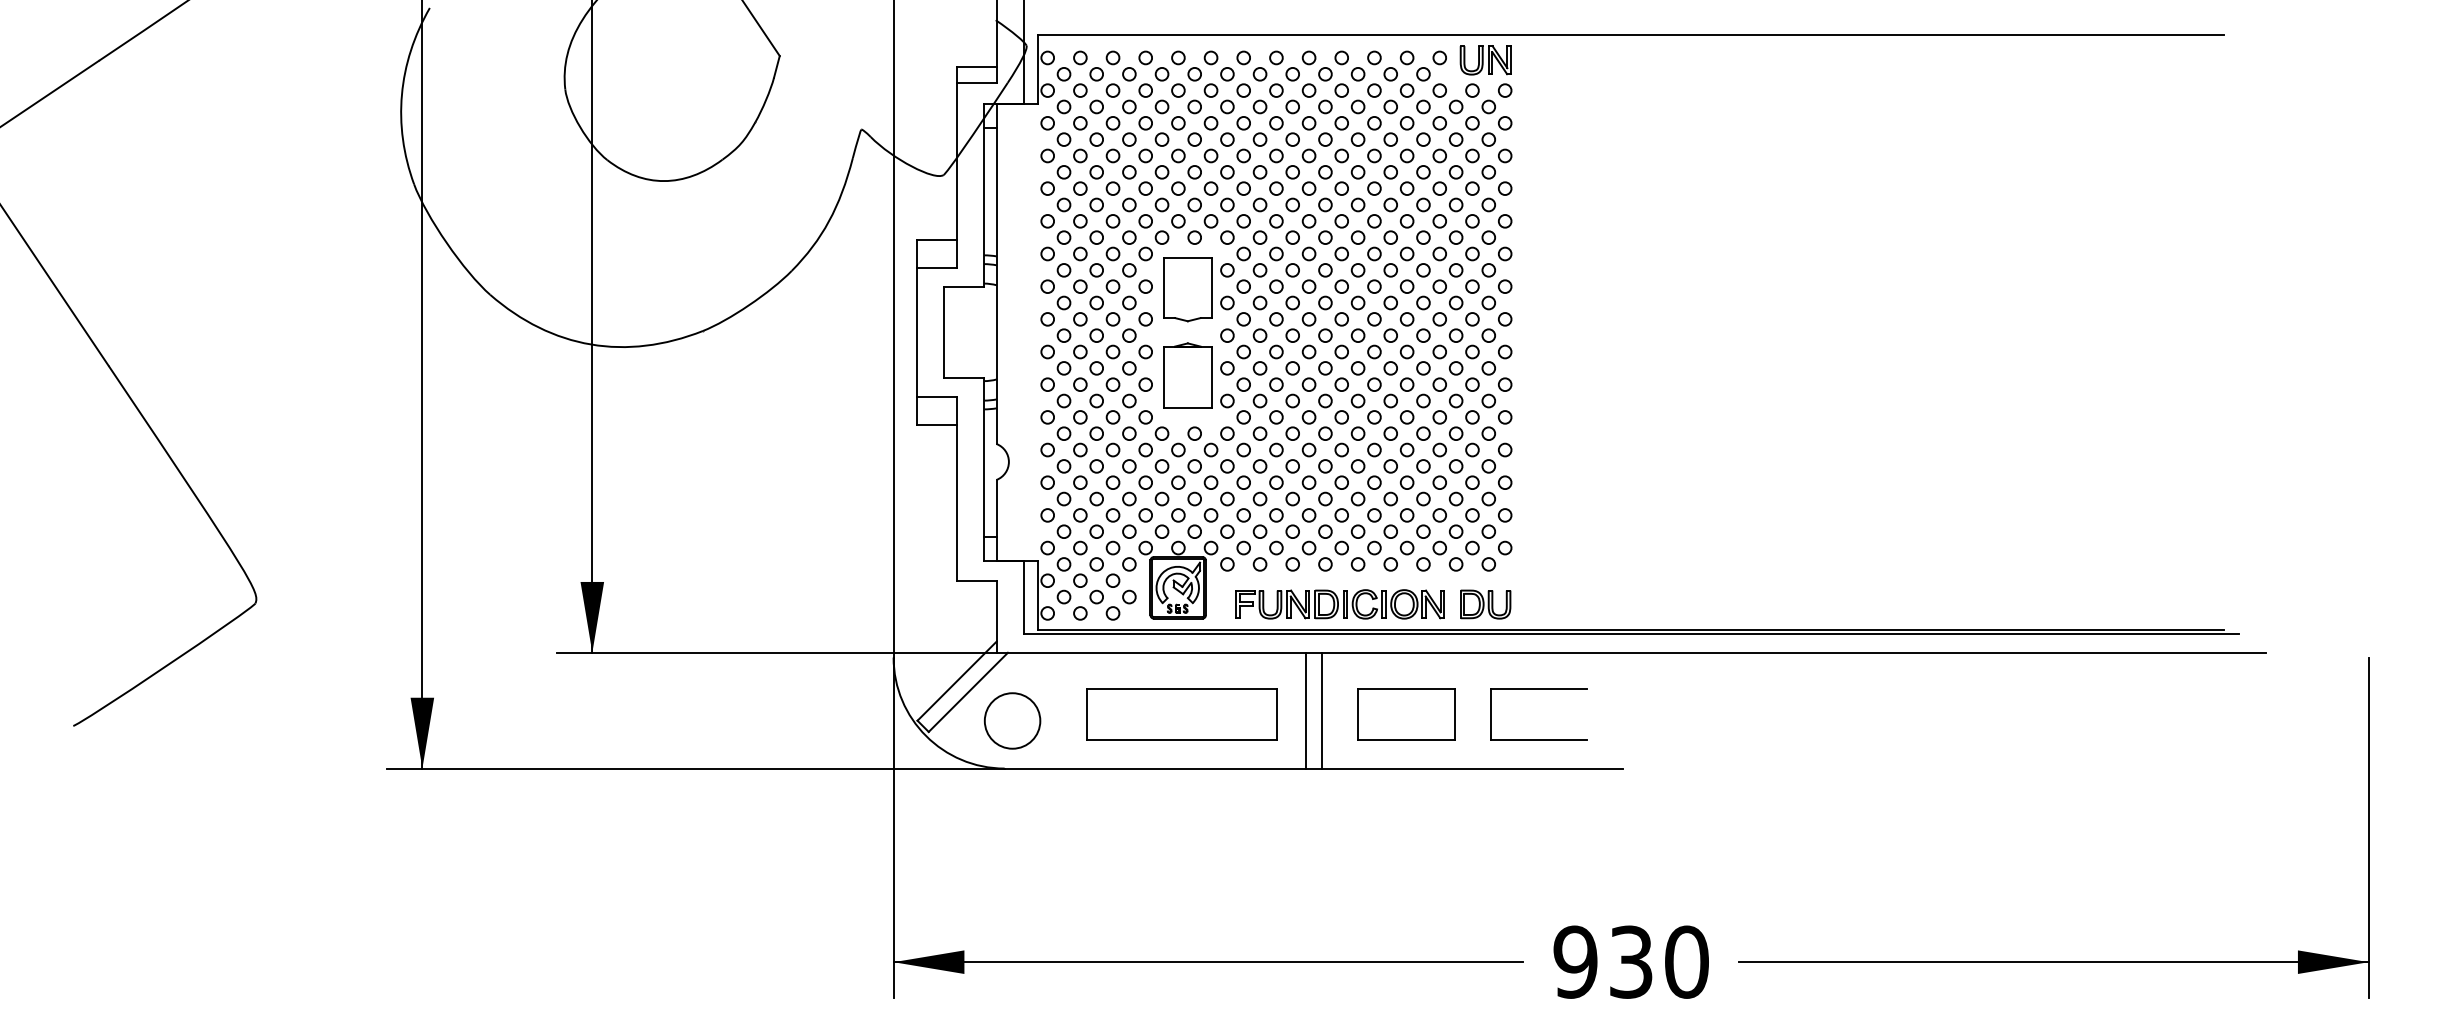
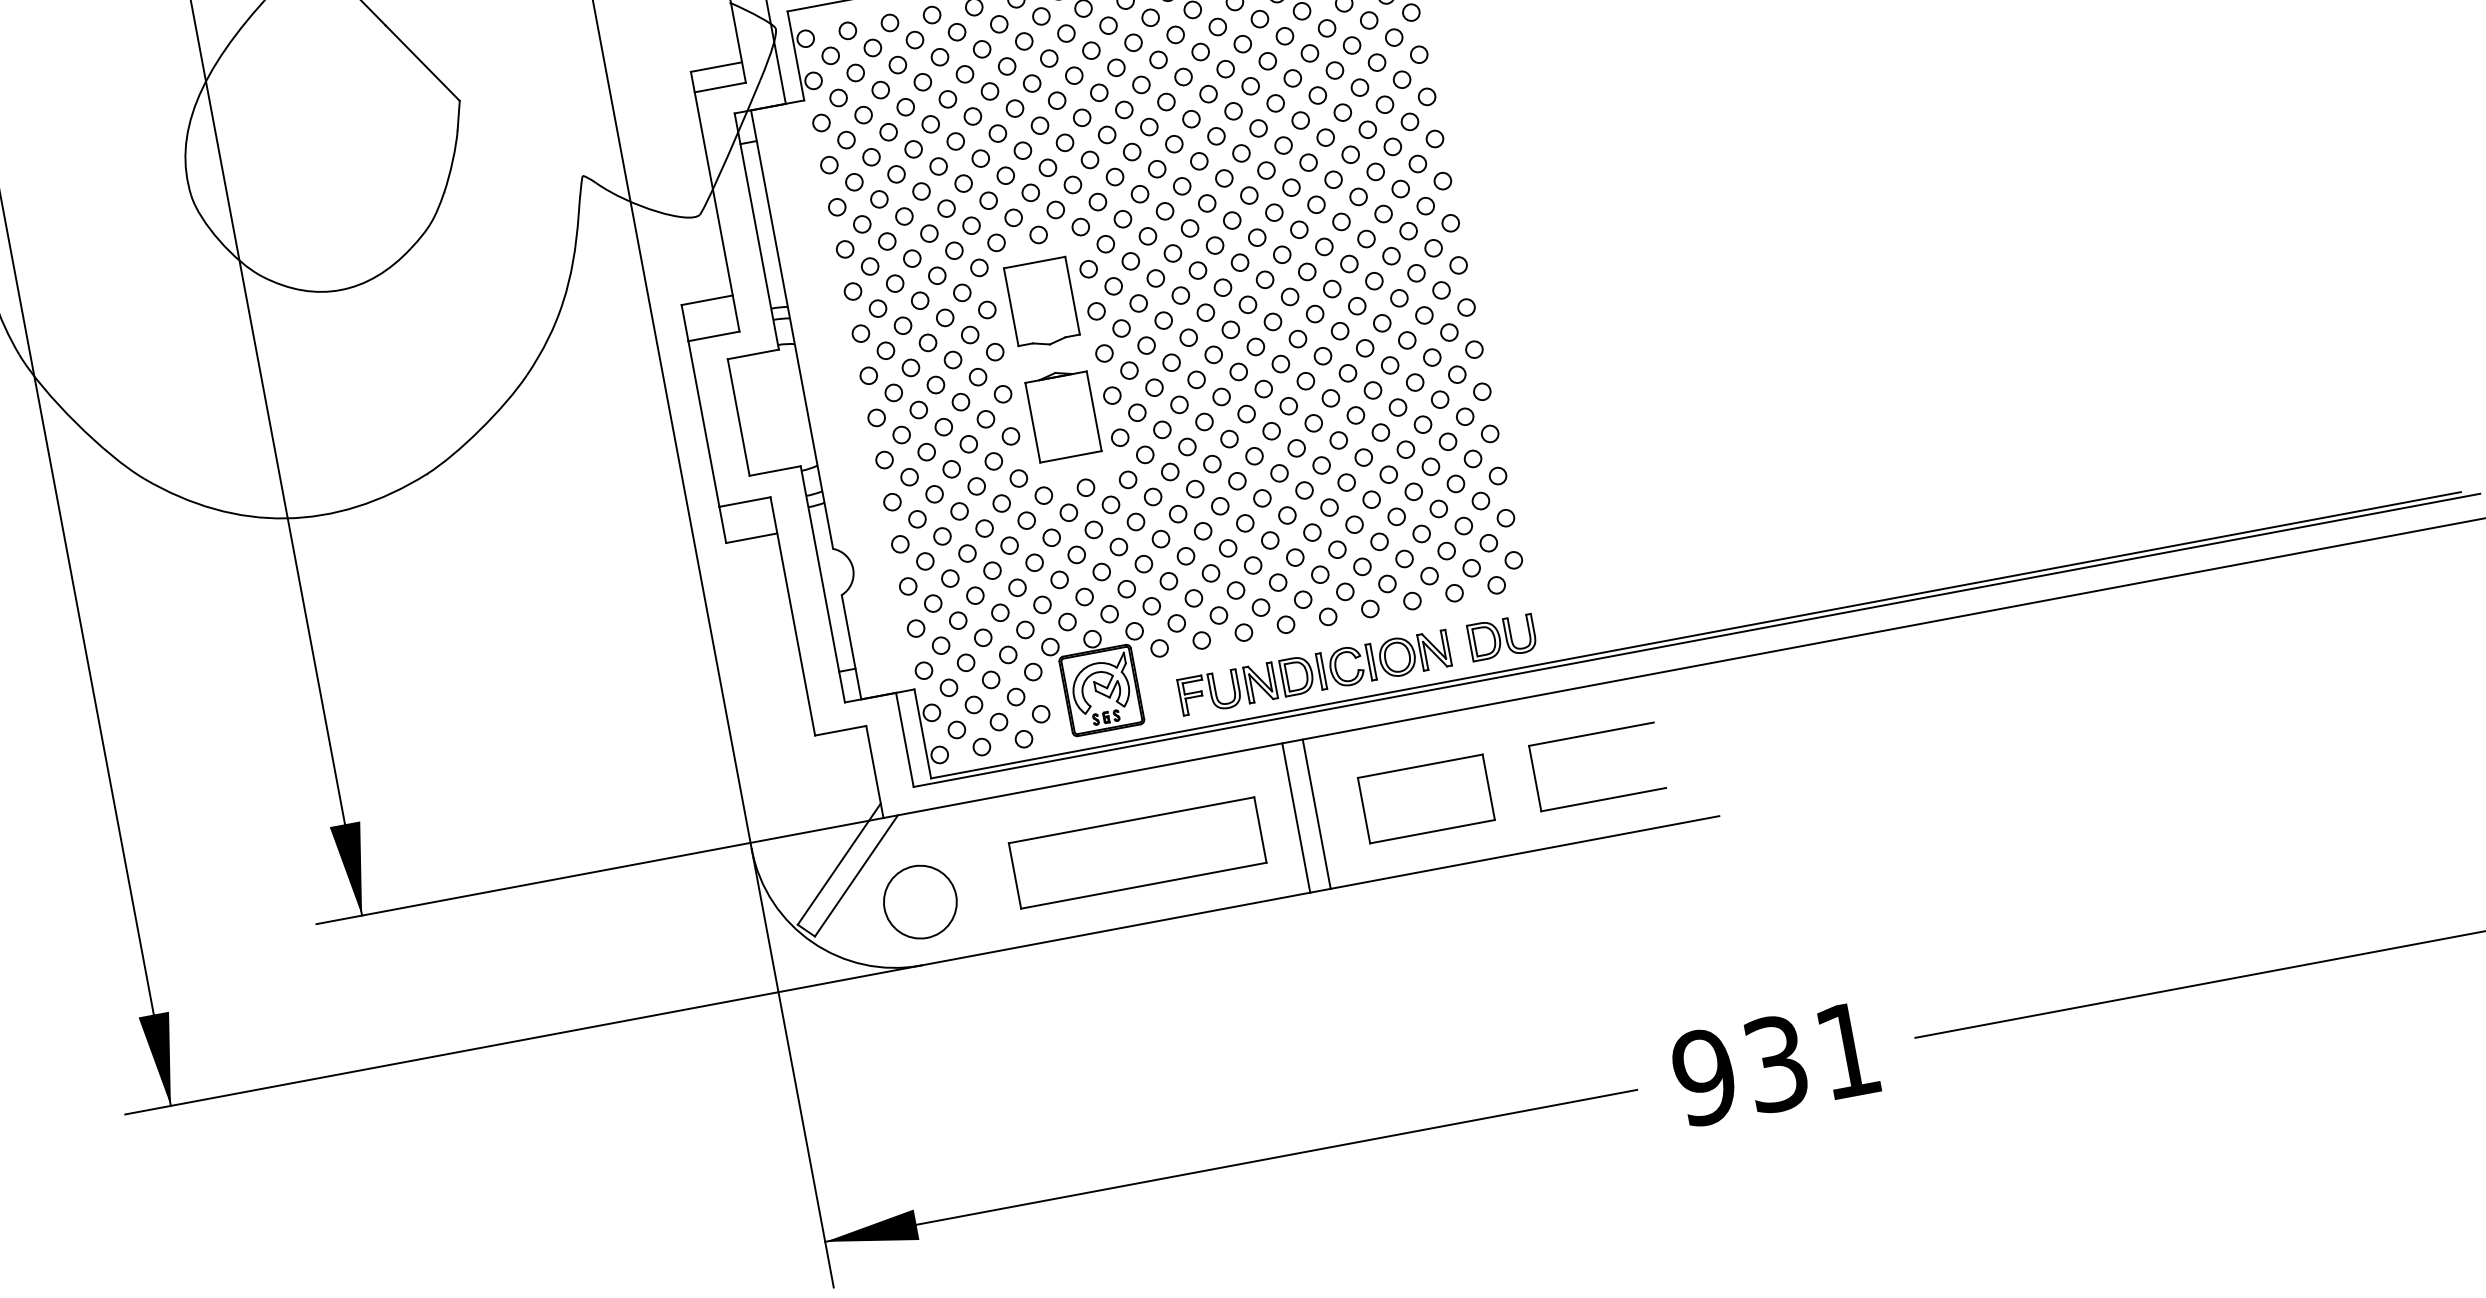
text: (1686, 961) -> (1847, 1049), 930 -> 931

